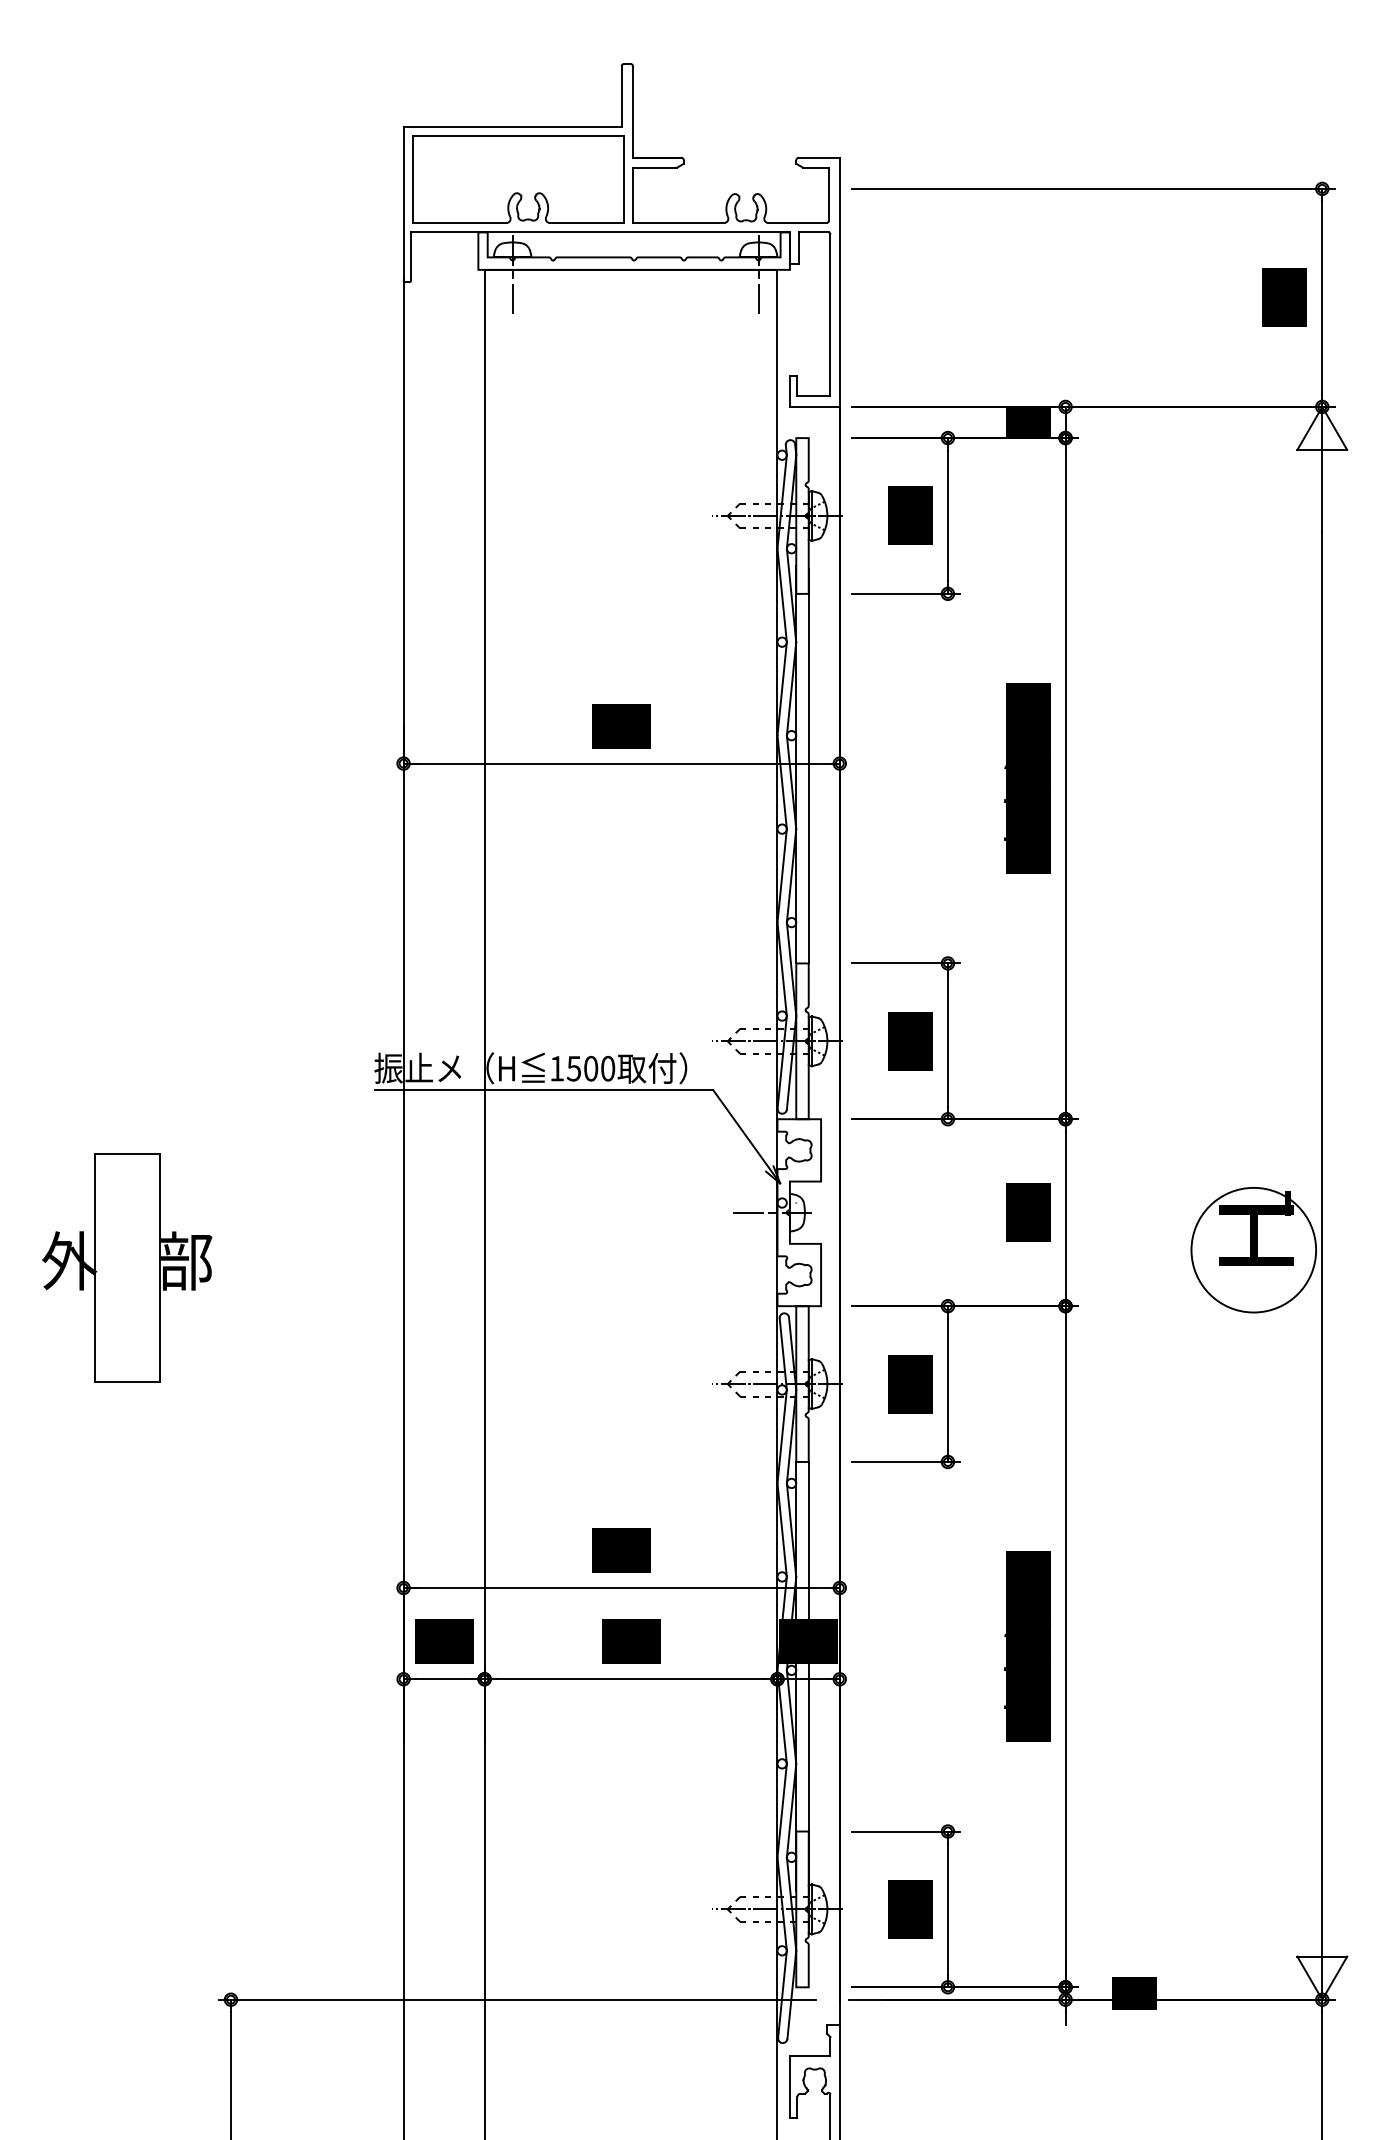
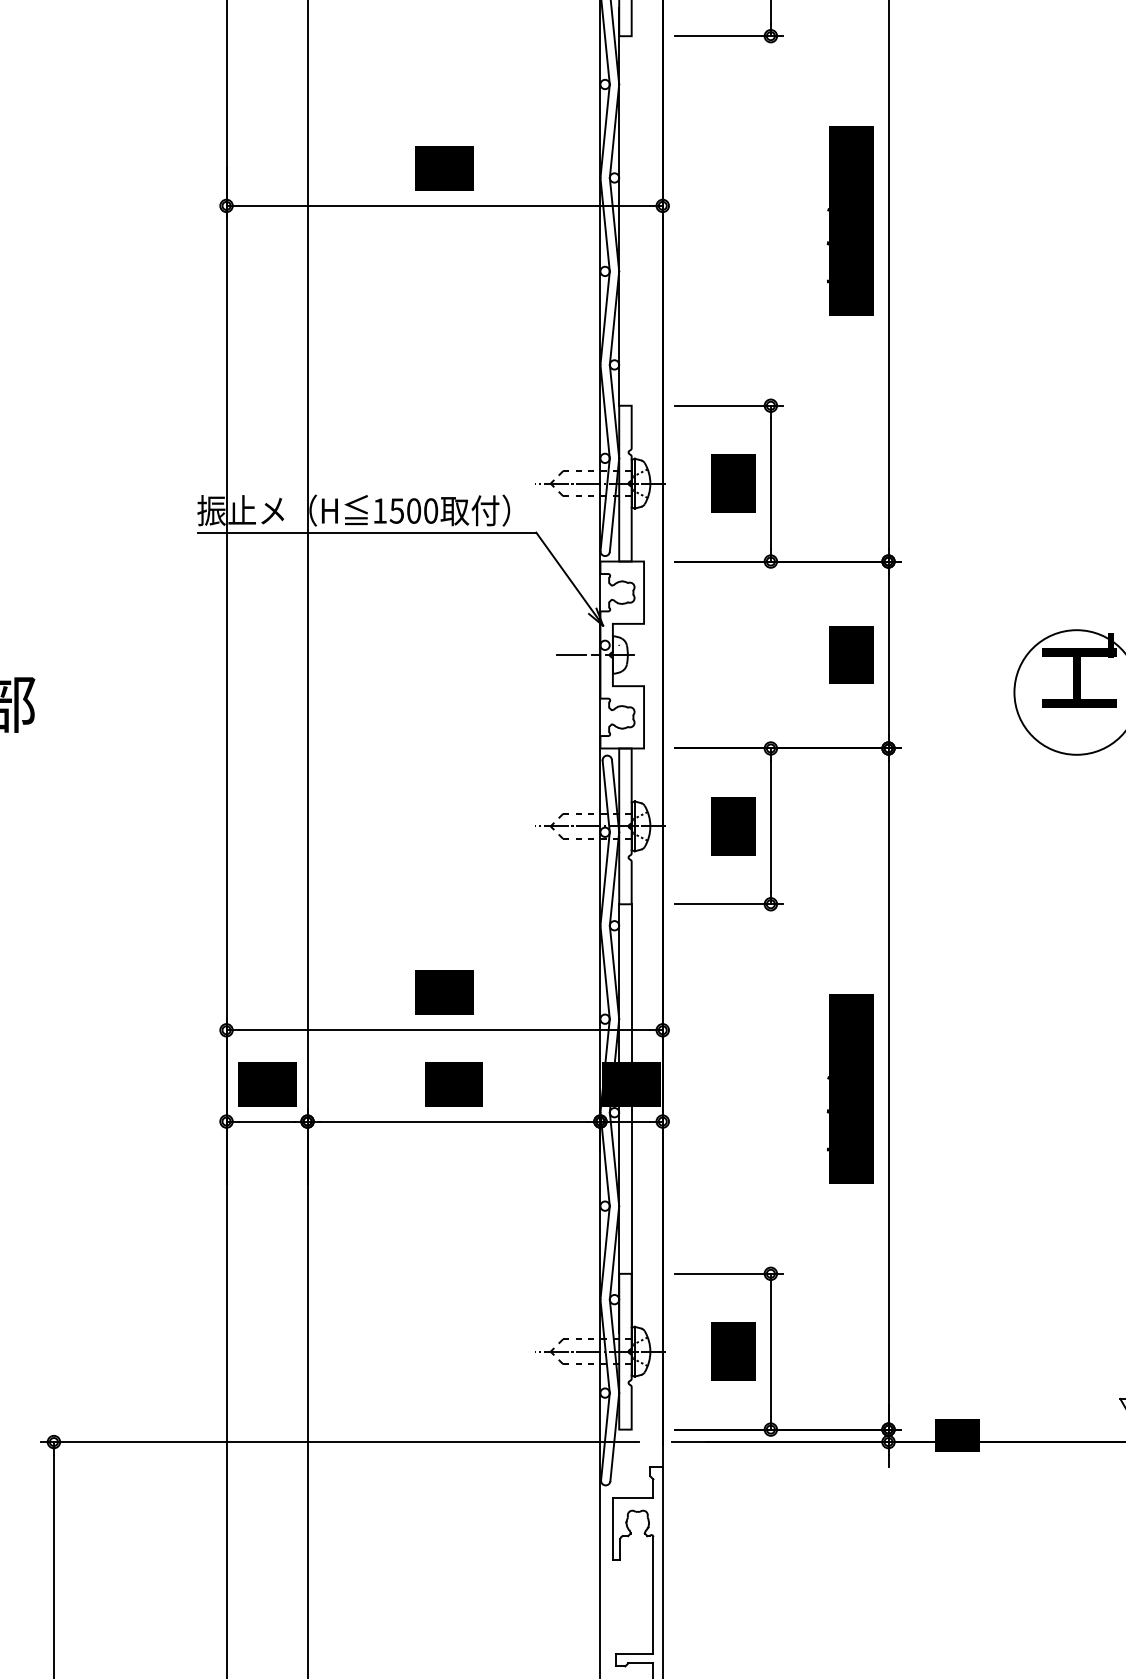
line: (808, 765) -> (631, 207), removed

